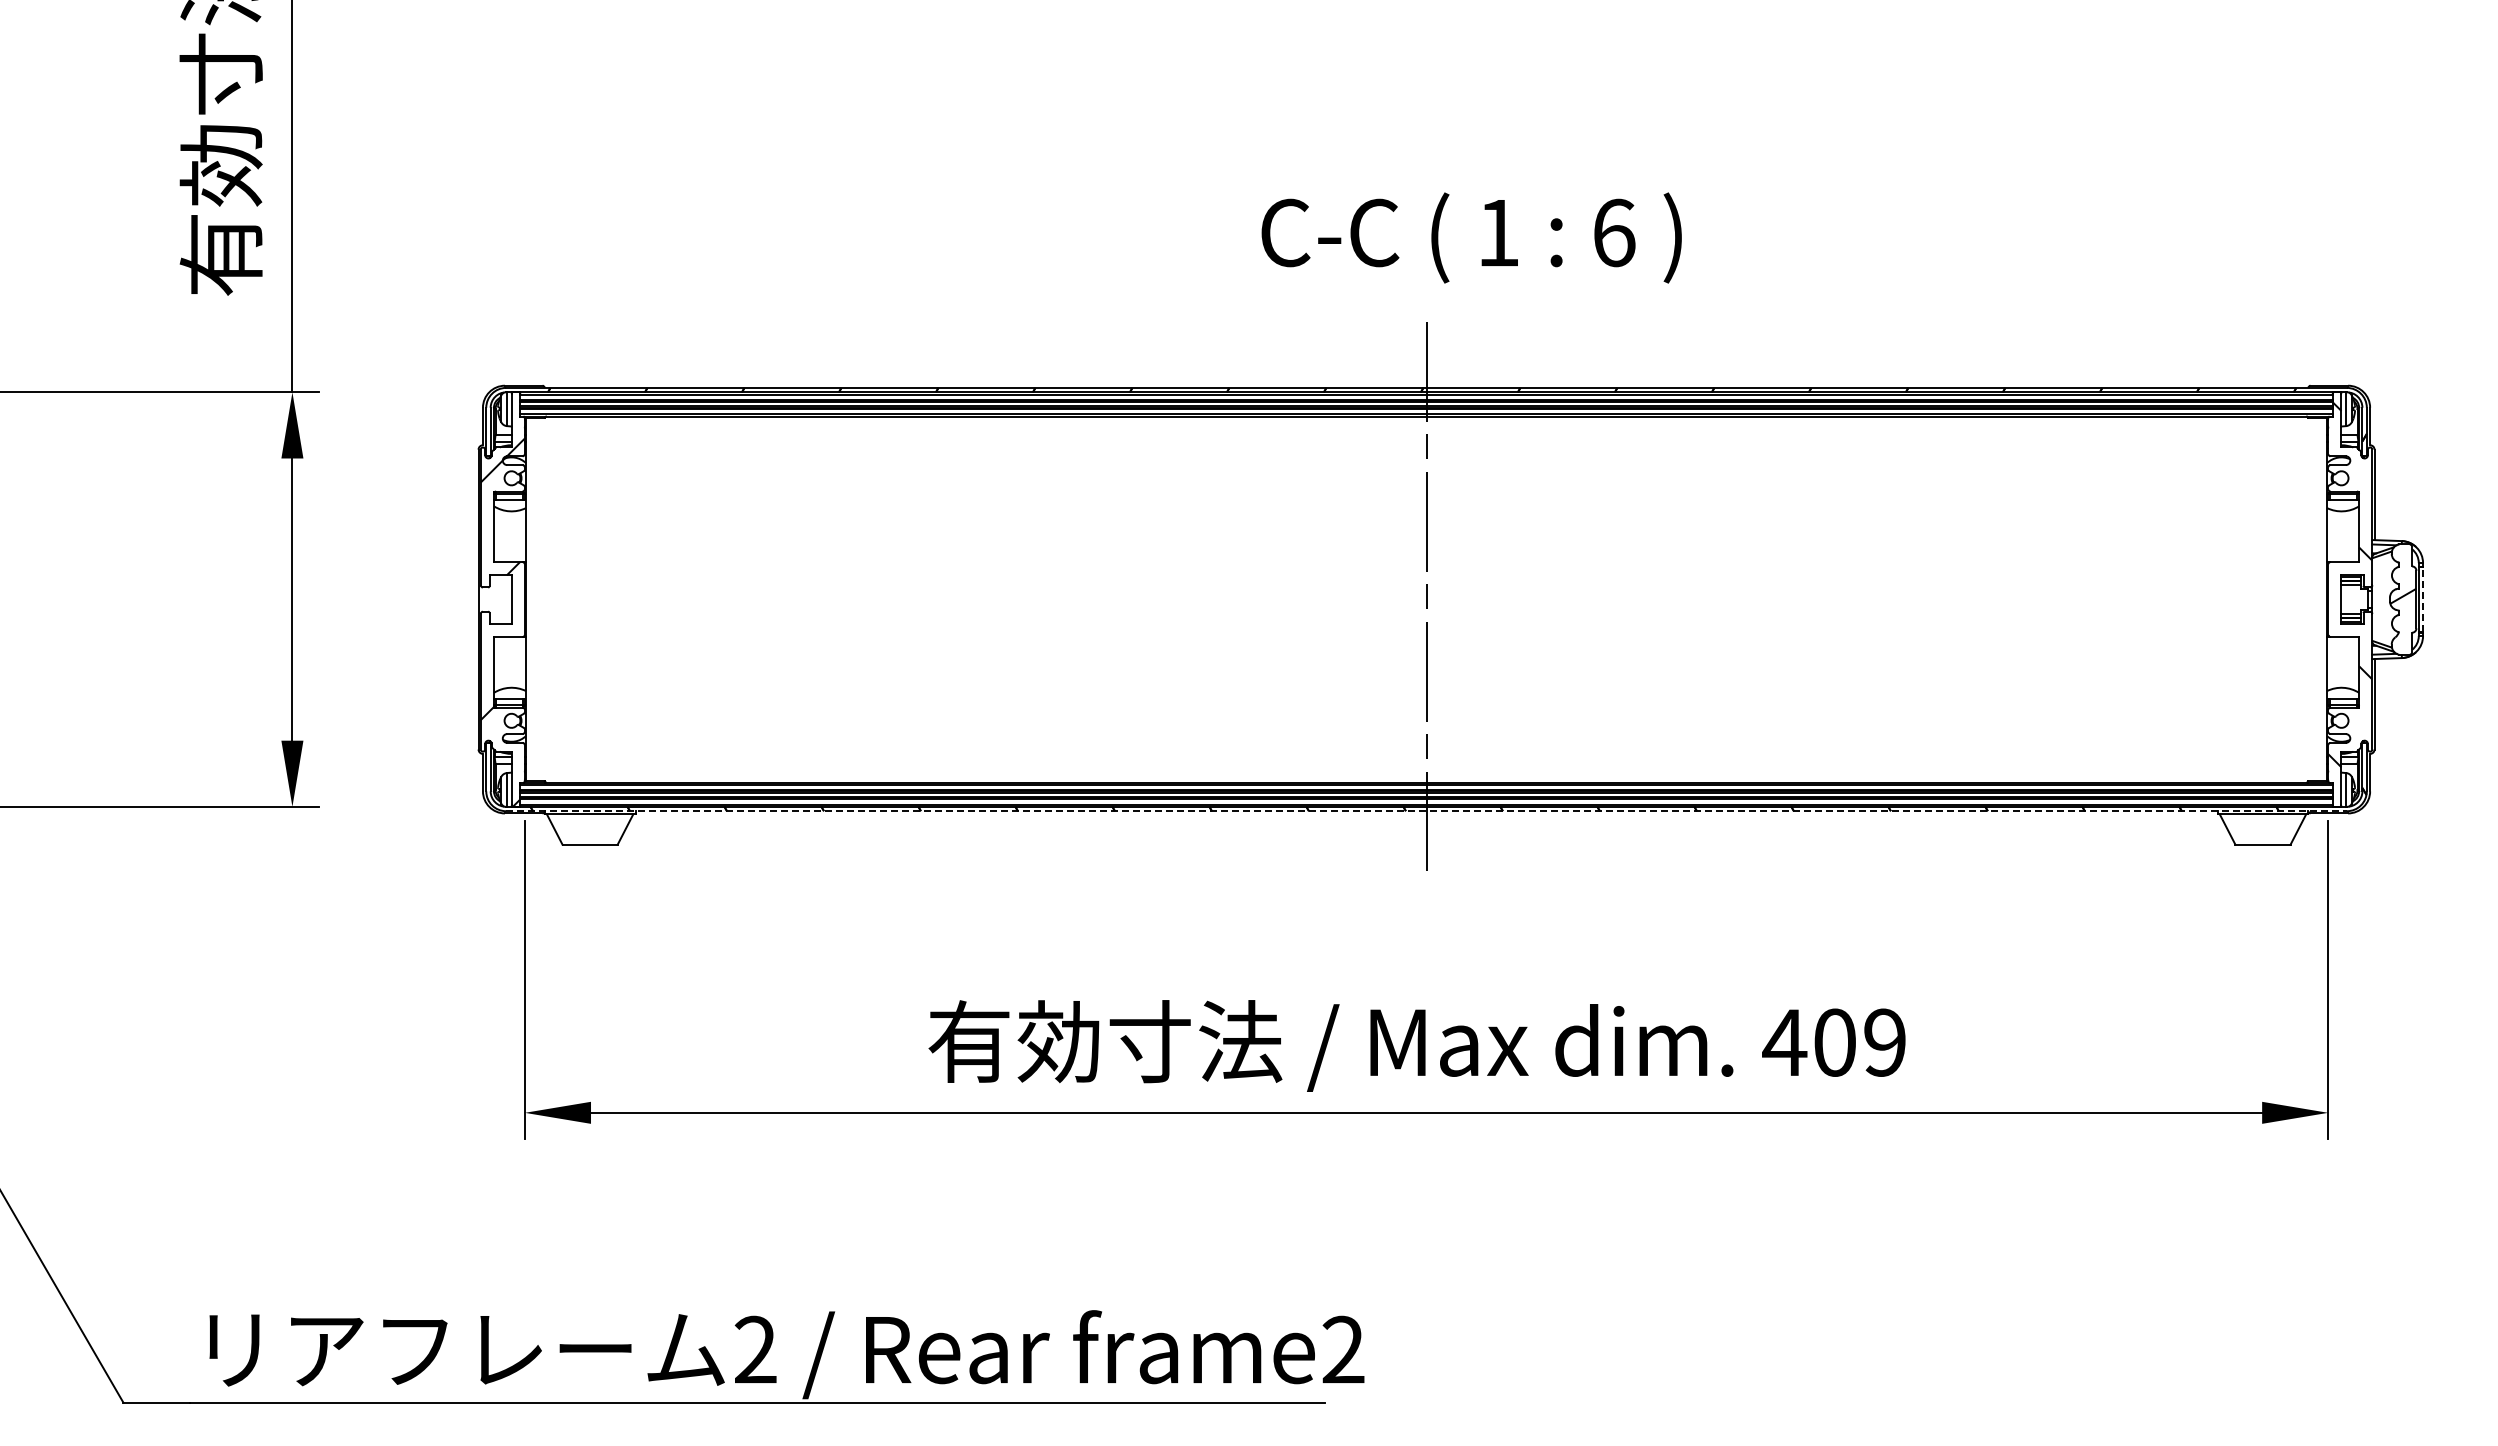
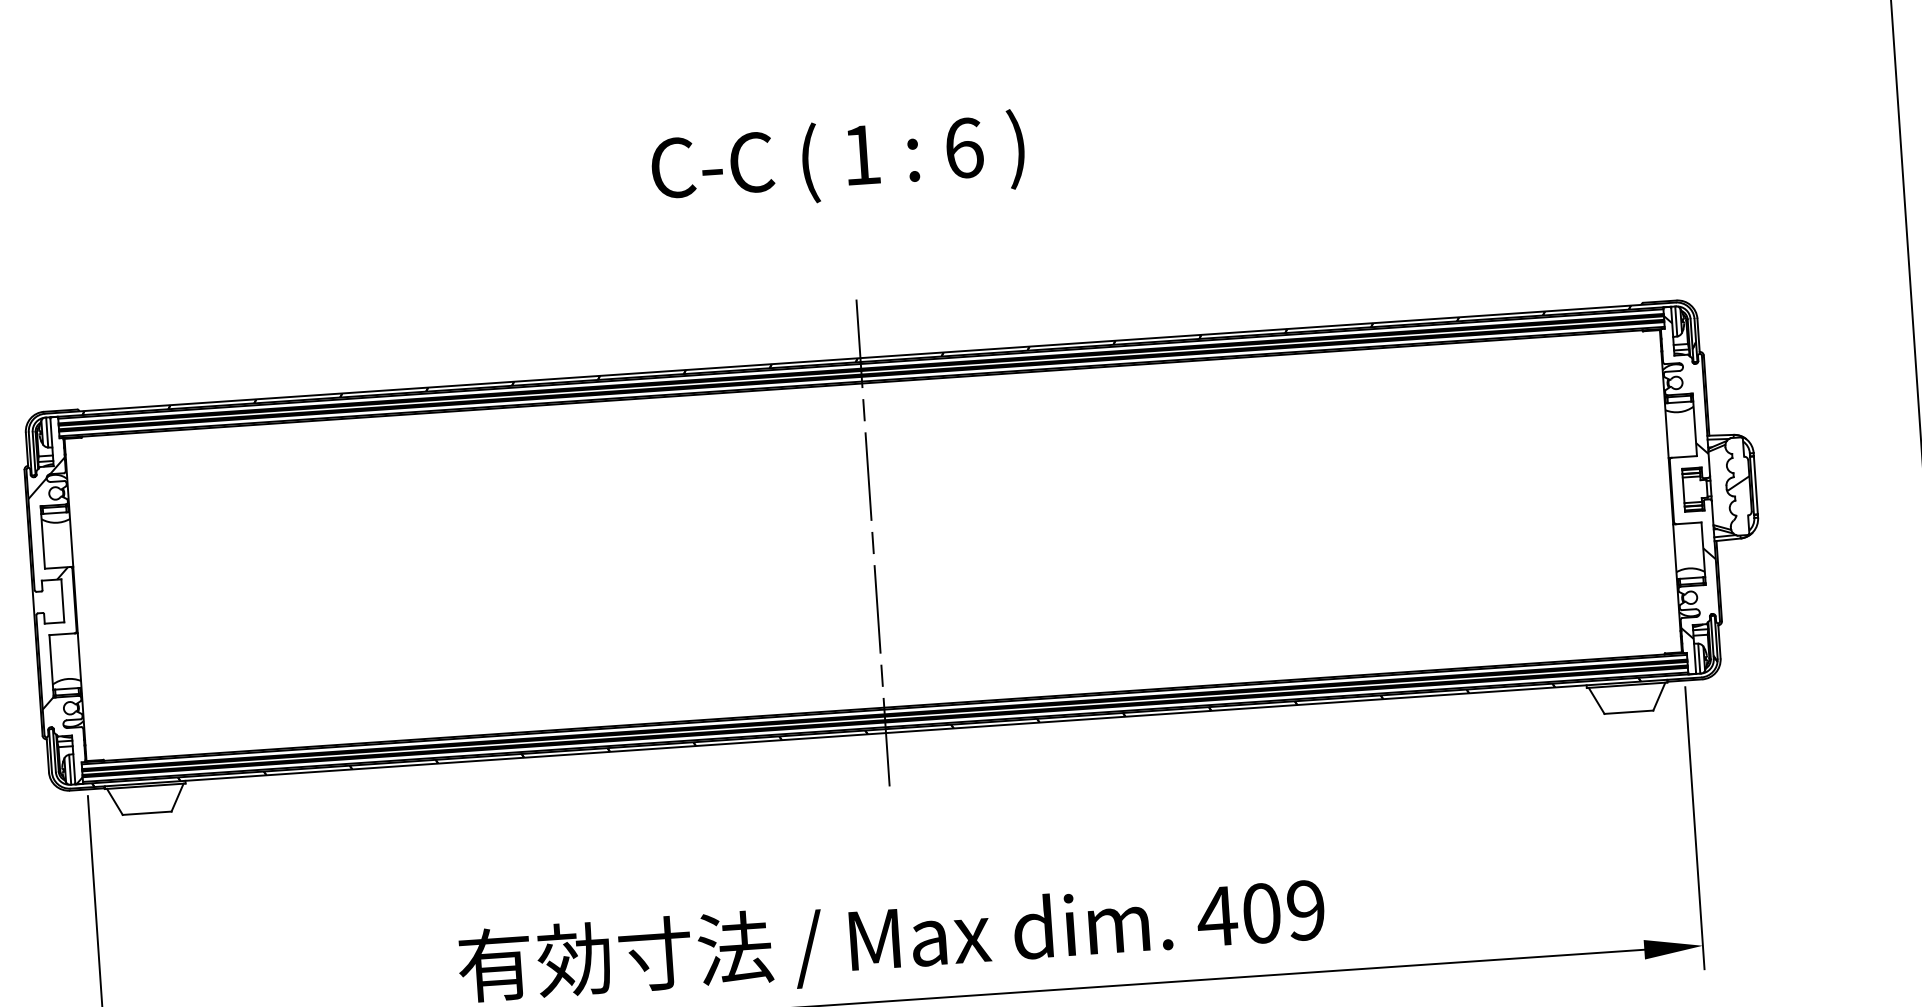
text: (1471, 237) -> (838, 160), moved
line: (2423, 599) -> (1756, 485), dashed -> solid
line: (1427, 811) -> (886, 733), dashed -> solid

